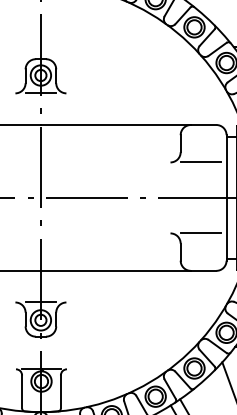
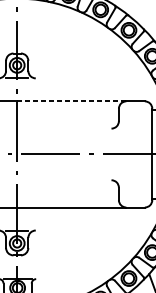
line: (115, 125) -> (71, 101), solid -> dashed
line: (200, 162) -> (133, 128), removed
line: (200, 233) -> (133, 180), removed

